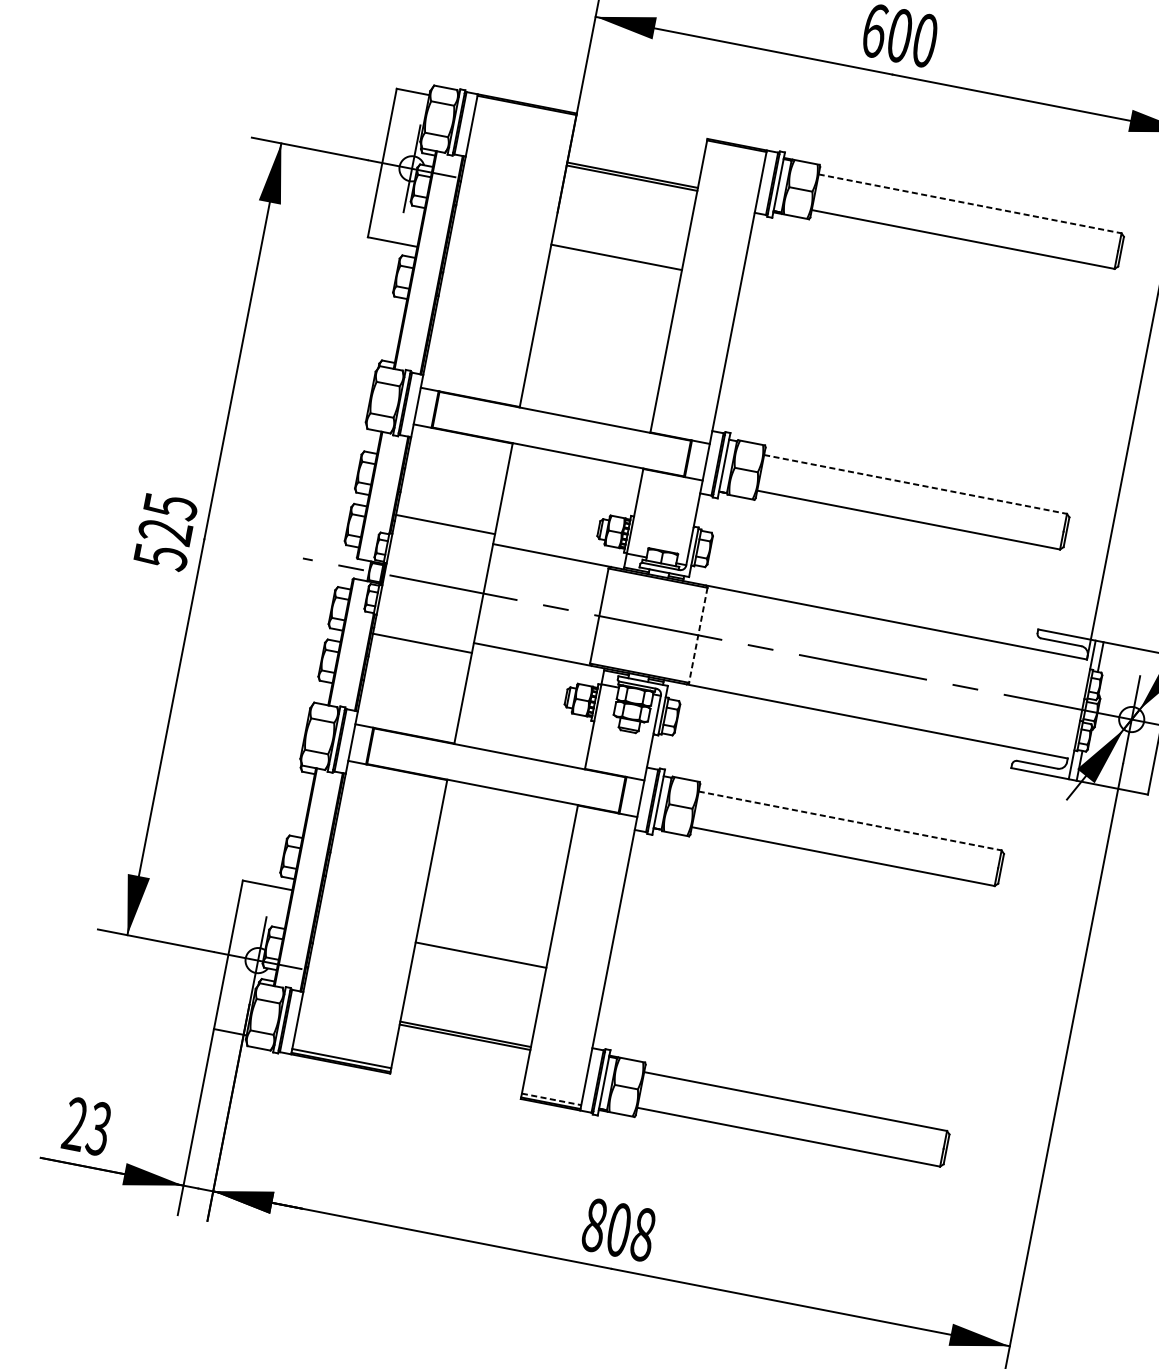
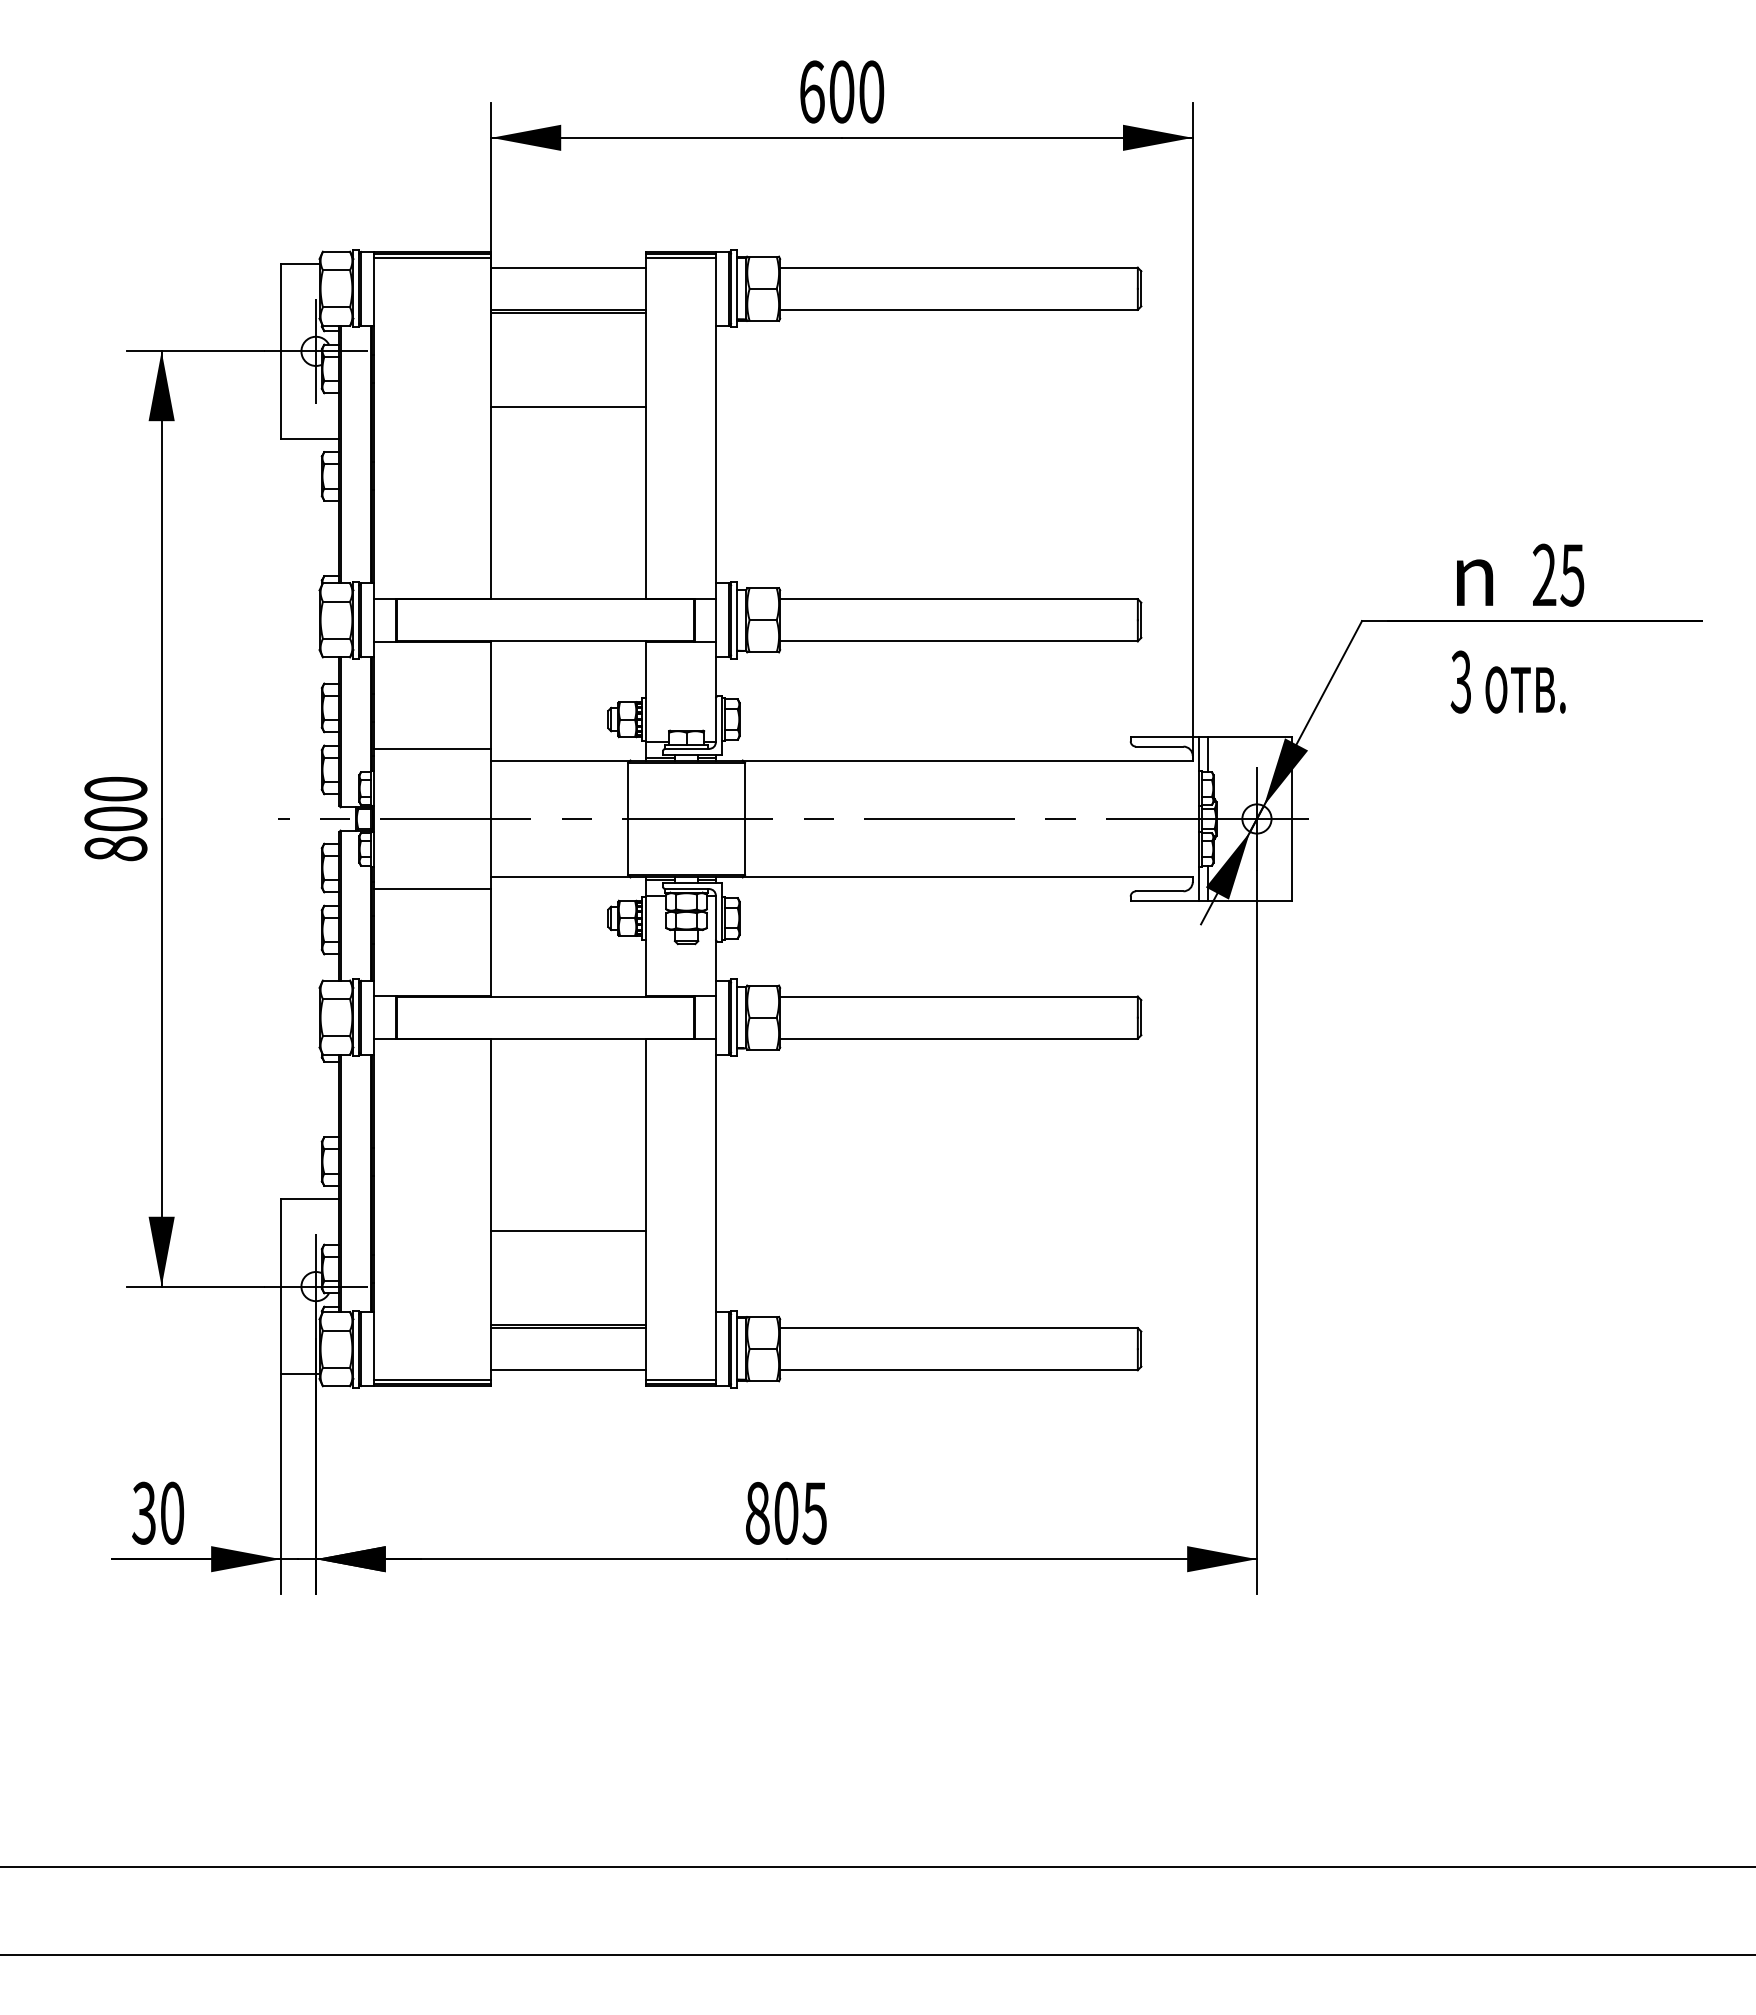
line: (525, 109) -> (432, 258), added
line: (639, 139) -> (568, 267), added
line: (735, 150) -> (680, 258), added
line: (969, 203) -> (958, 267), dashed -> solid
line: (915, 484) -> (958, 599), dashed -> solid
text: (165, 531) -> (115, 818), 525 -> 800
line: (698, 635) -> (745, 819), dashed -> solid
line: (849, 820) -> (958, 996), dashed -> solid
line: (458, 1073) -> (568, 1370), added
line: (552, 1099) -> (681, 1379), dashed -> solid
text: (87, 1125) -> (158, 1512), 23 -> 30
text: (642, 1233) -> (814, 1512), 808 -> 805

